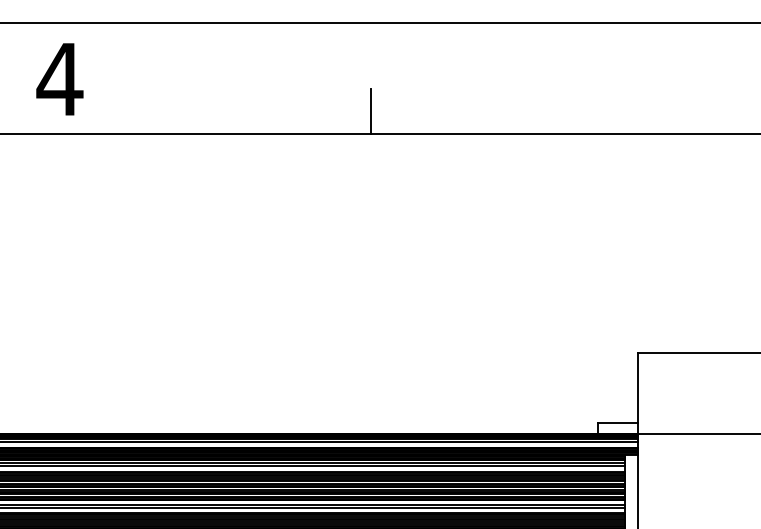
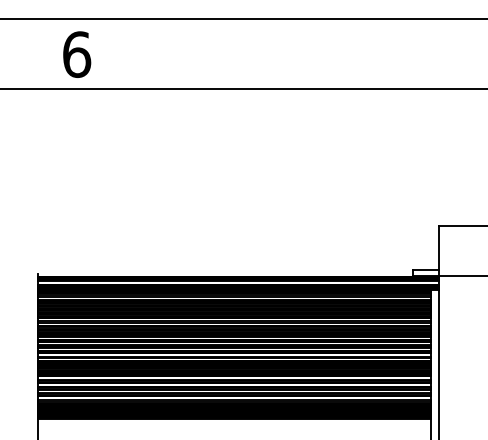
text: (59, 79) -> (76, 54), 4 -> 6
line: (370, 111) -> (271, 74), removed

